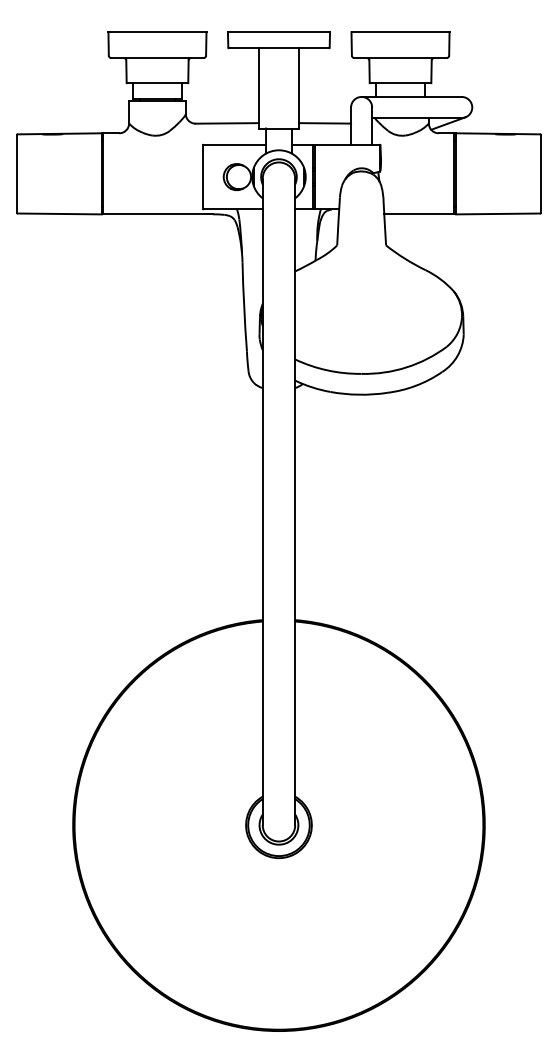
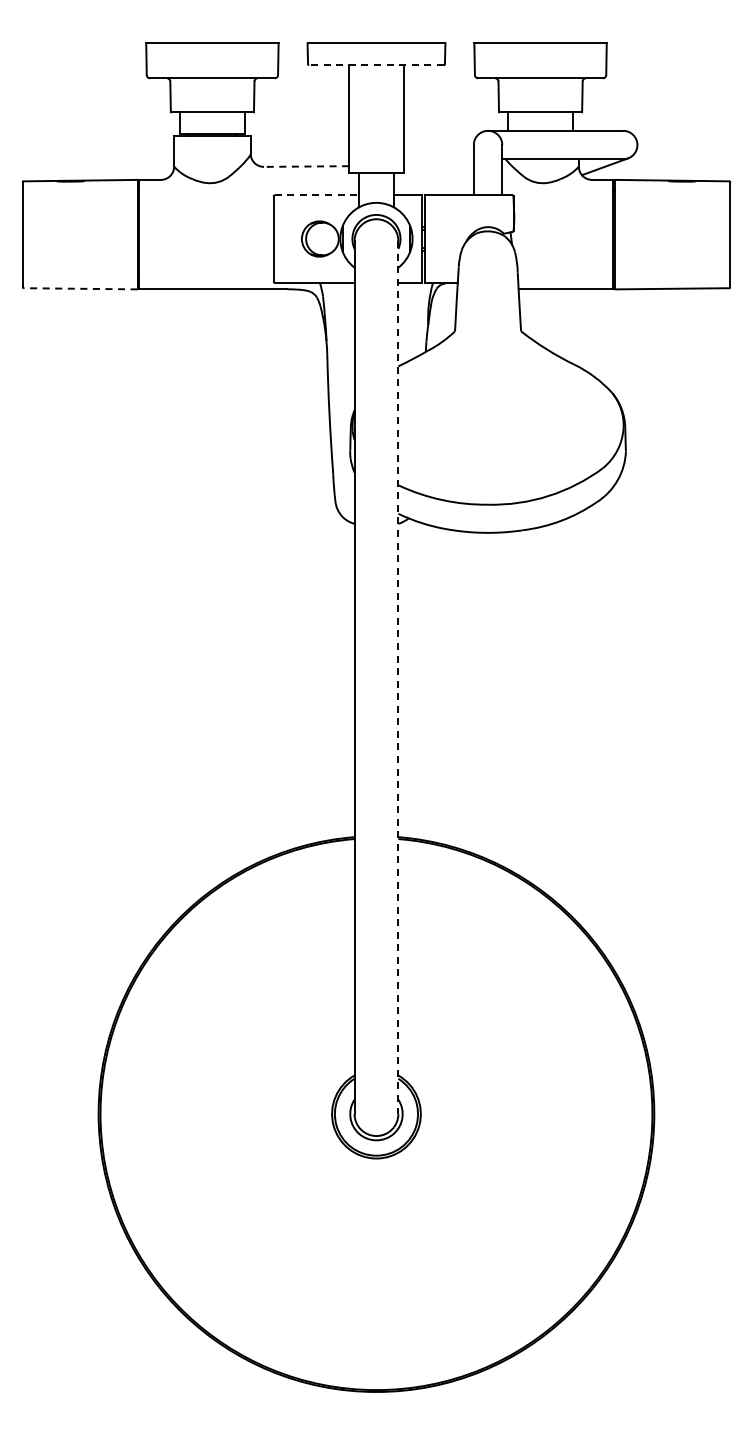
line: (279, 48) -> (376, 65), solid -> dashed
line: (227, 123) -> (306, 166), solid -> dashed
line: (324, 123) -> (438, 166), removed
line: (235, 144) -> (317, 195), solid -> dashed
line: (59, 213) -> (80, 288), solid -> dashed
line: (295, 502) -> (398, 678), solid -> dashed

